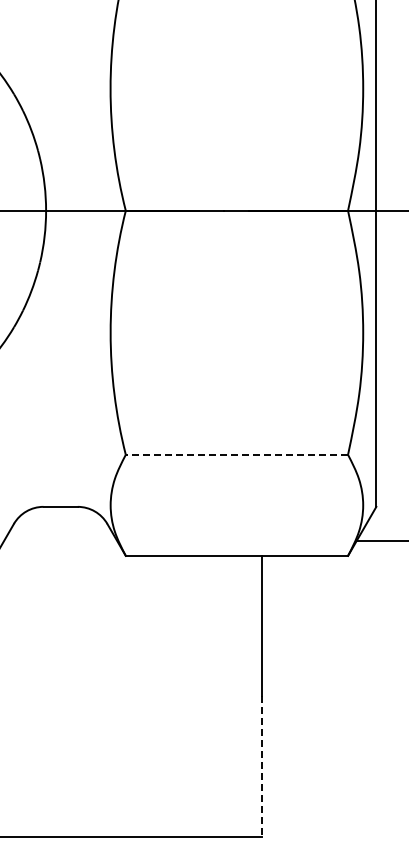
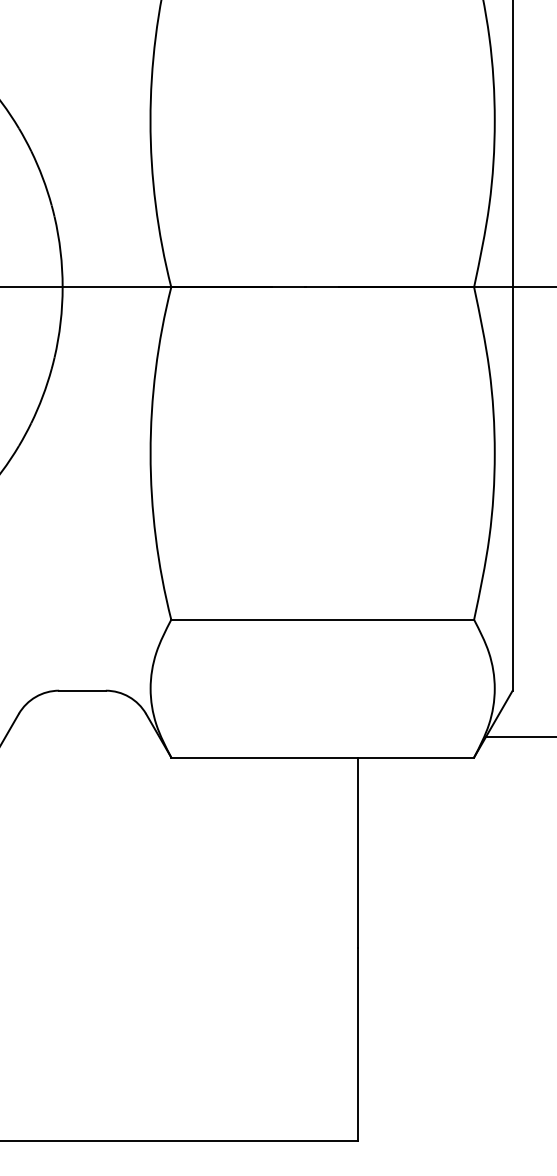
line: (236, 454) -> (322, 619), dashed -> solid
line: (262, 766) -> (357, 1044), dashed -> solid

